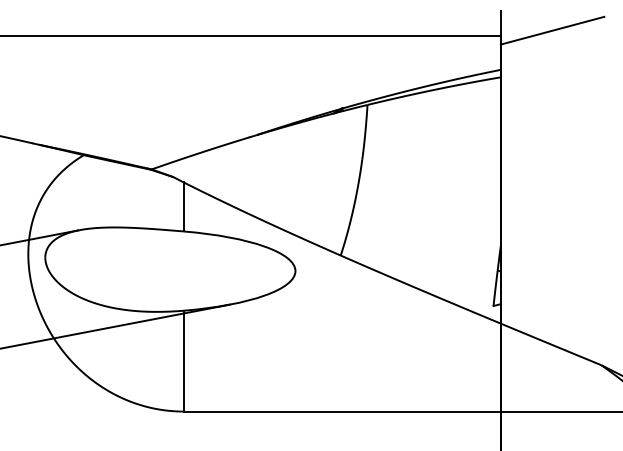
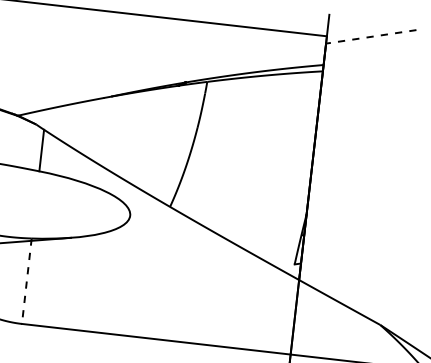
line: (552, 30) -> (371, 36), solid -> dashed
line: (183, 361) -> (26, 281), solid -> dashed

